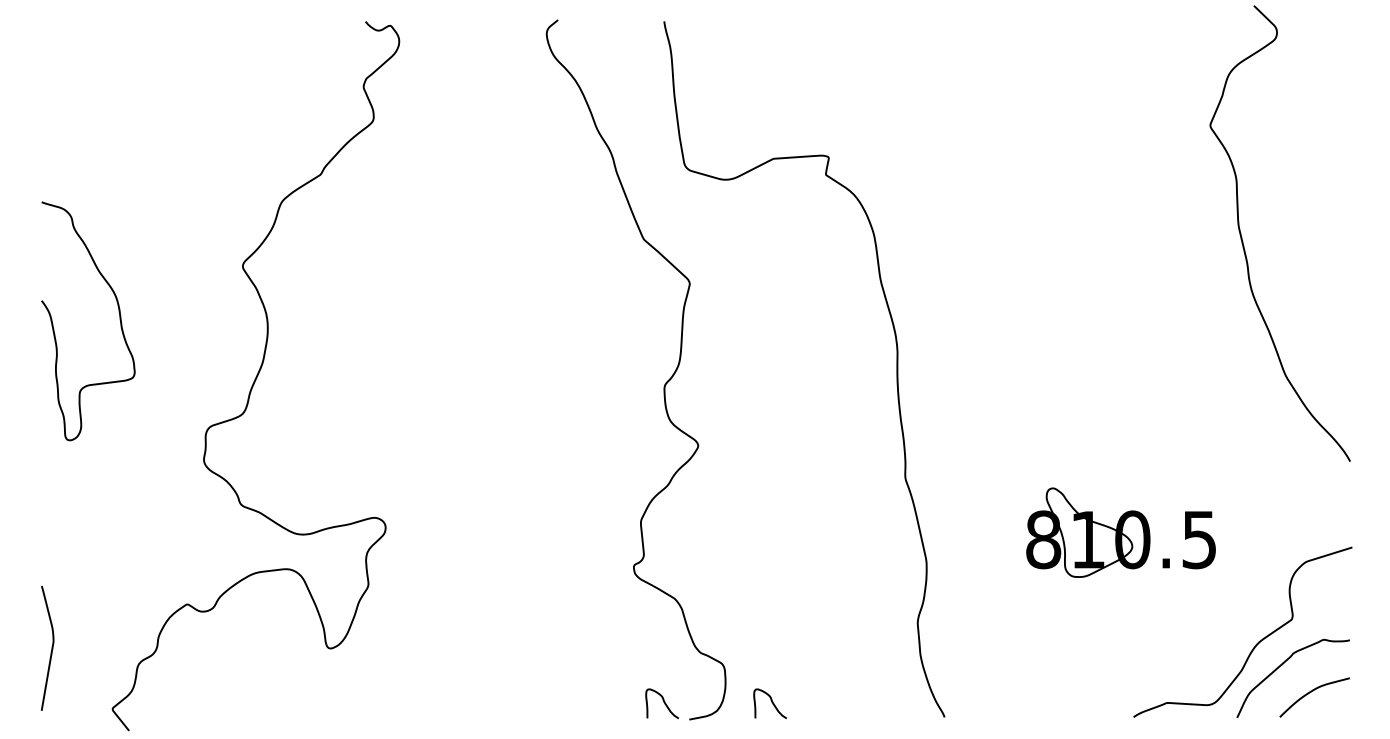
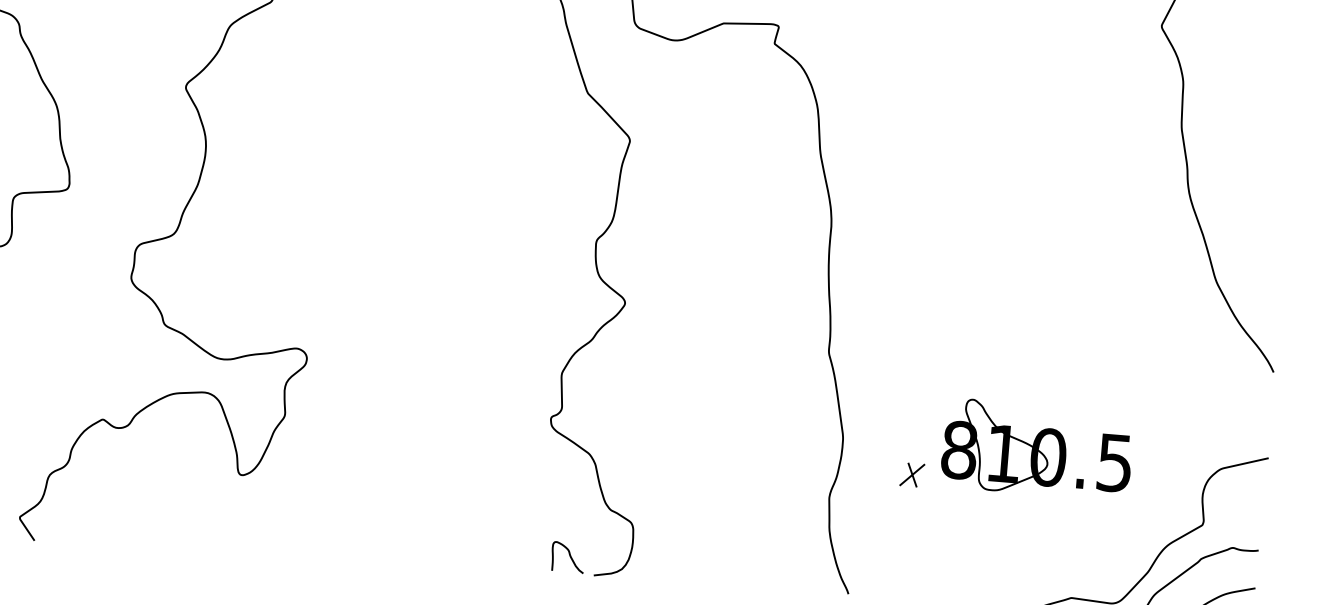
part: (1120, 532) -> (1036, 449), moved
part: (998, 593) -> (912, 475), added
curve: (771, 702) -> (677, 565), removed

